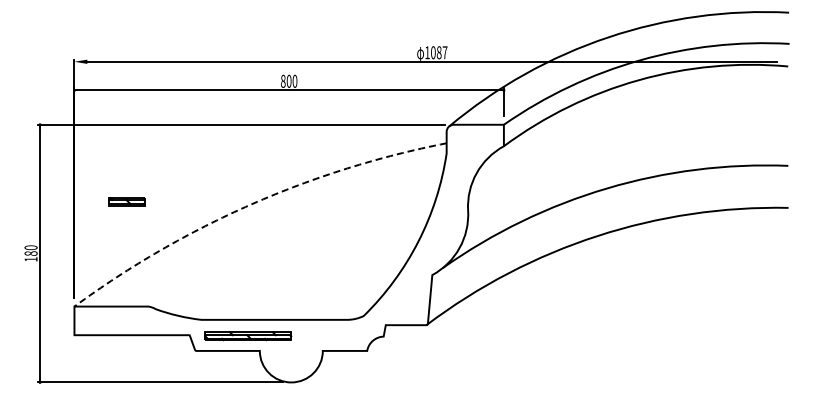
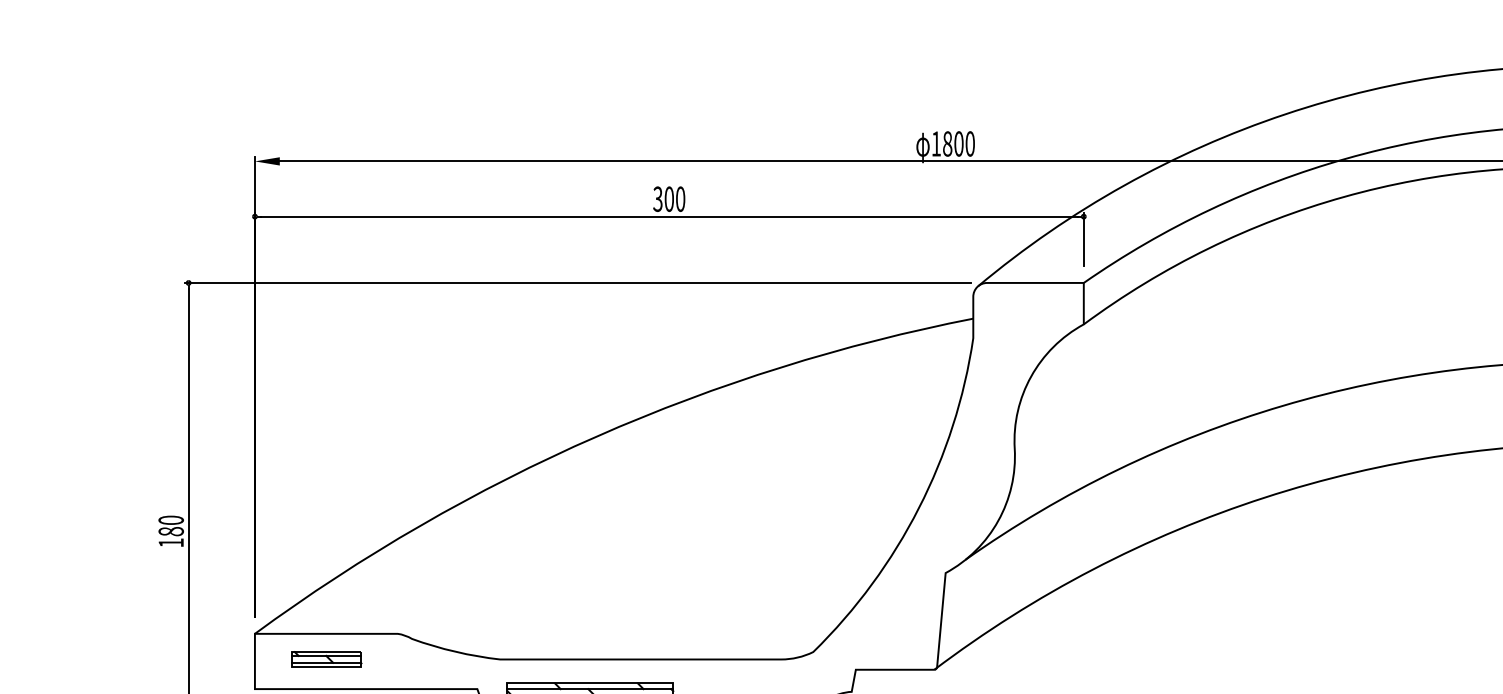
text: (439, 52) -> (959, 143), 1087 -> 1800
text: (282, 81) -> (656, 199), 800 -> 300
part: (126, 201) -> (326, 658), moved
arc: (251, 204) -> (596, 436), dashed -> solid

